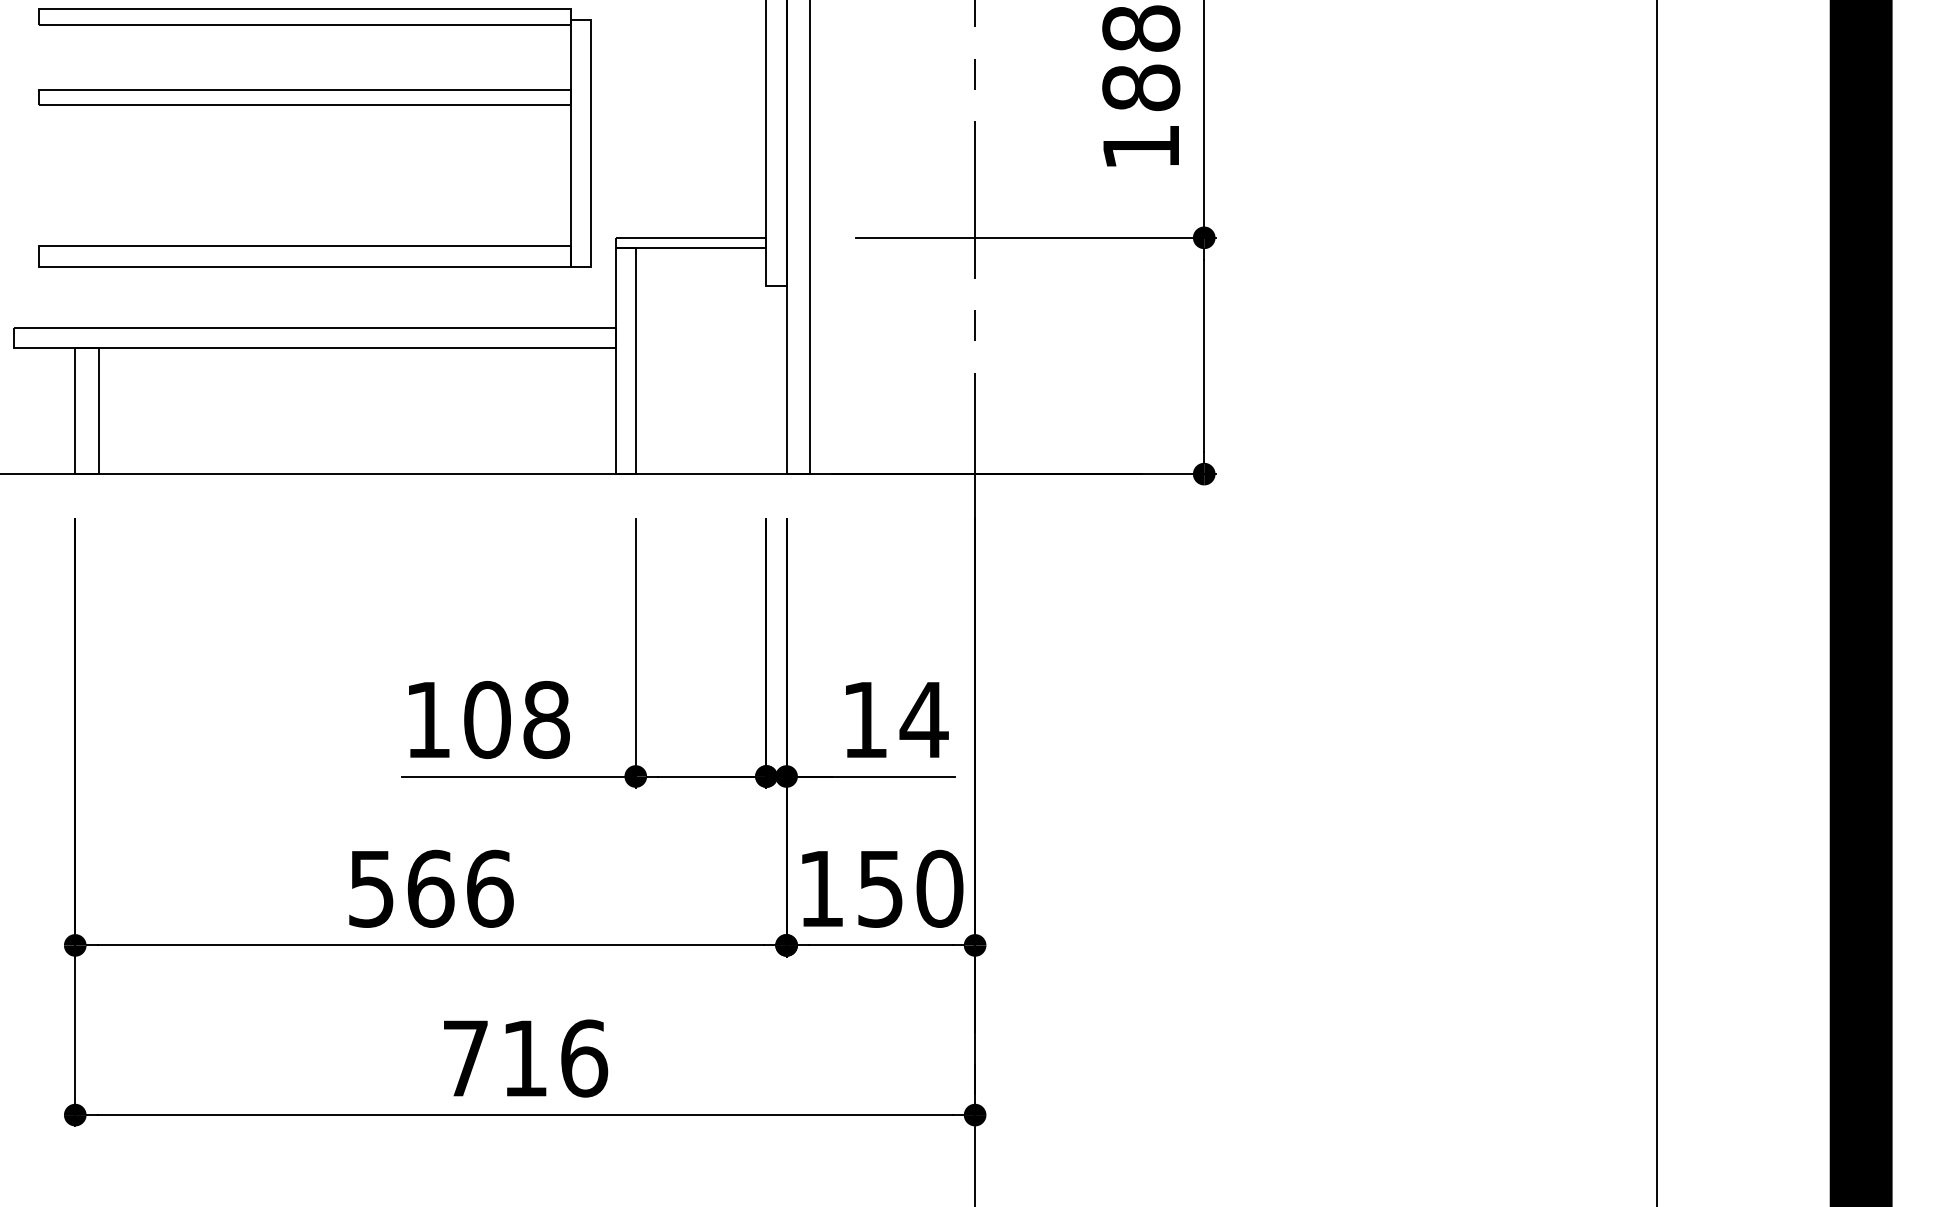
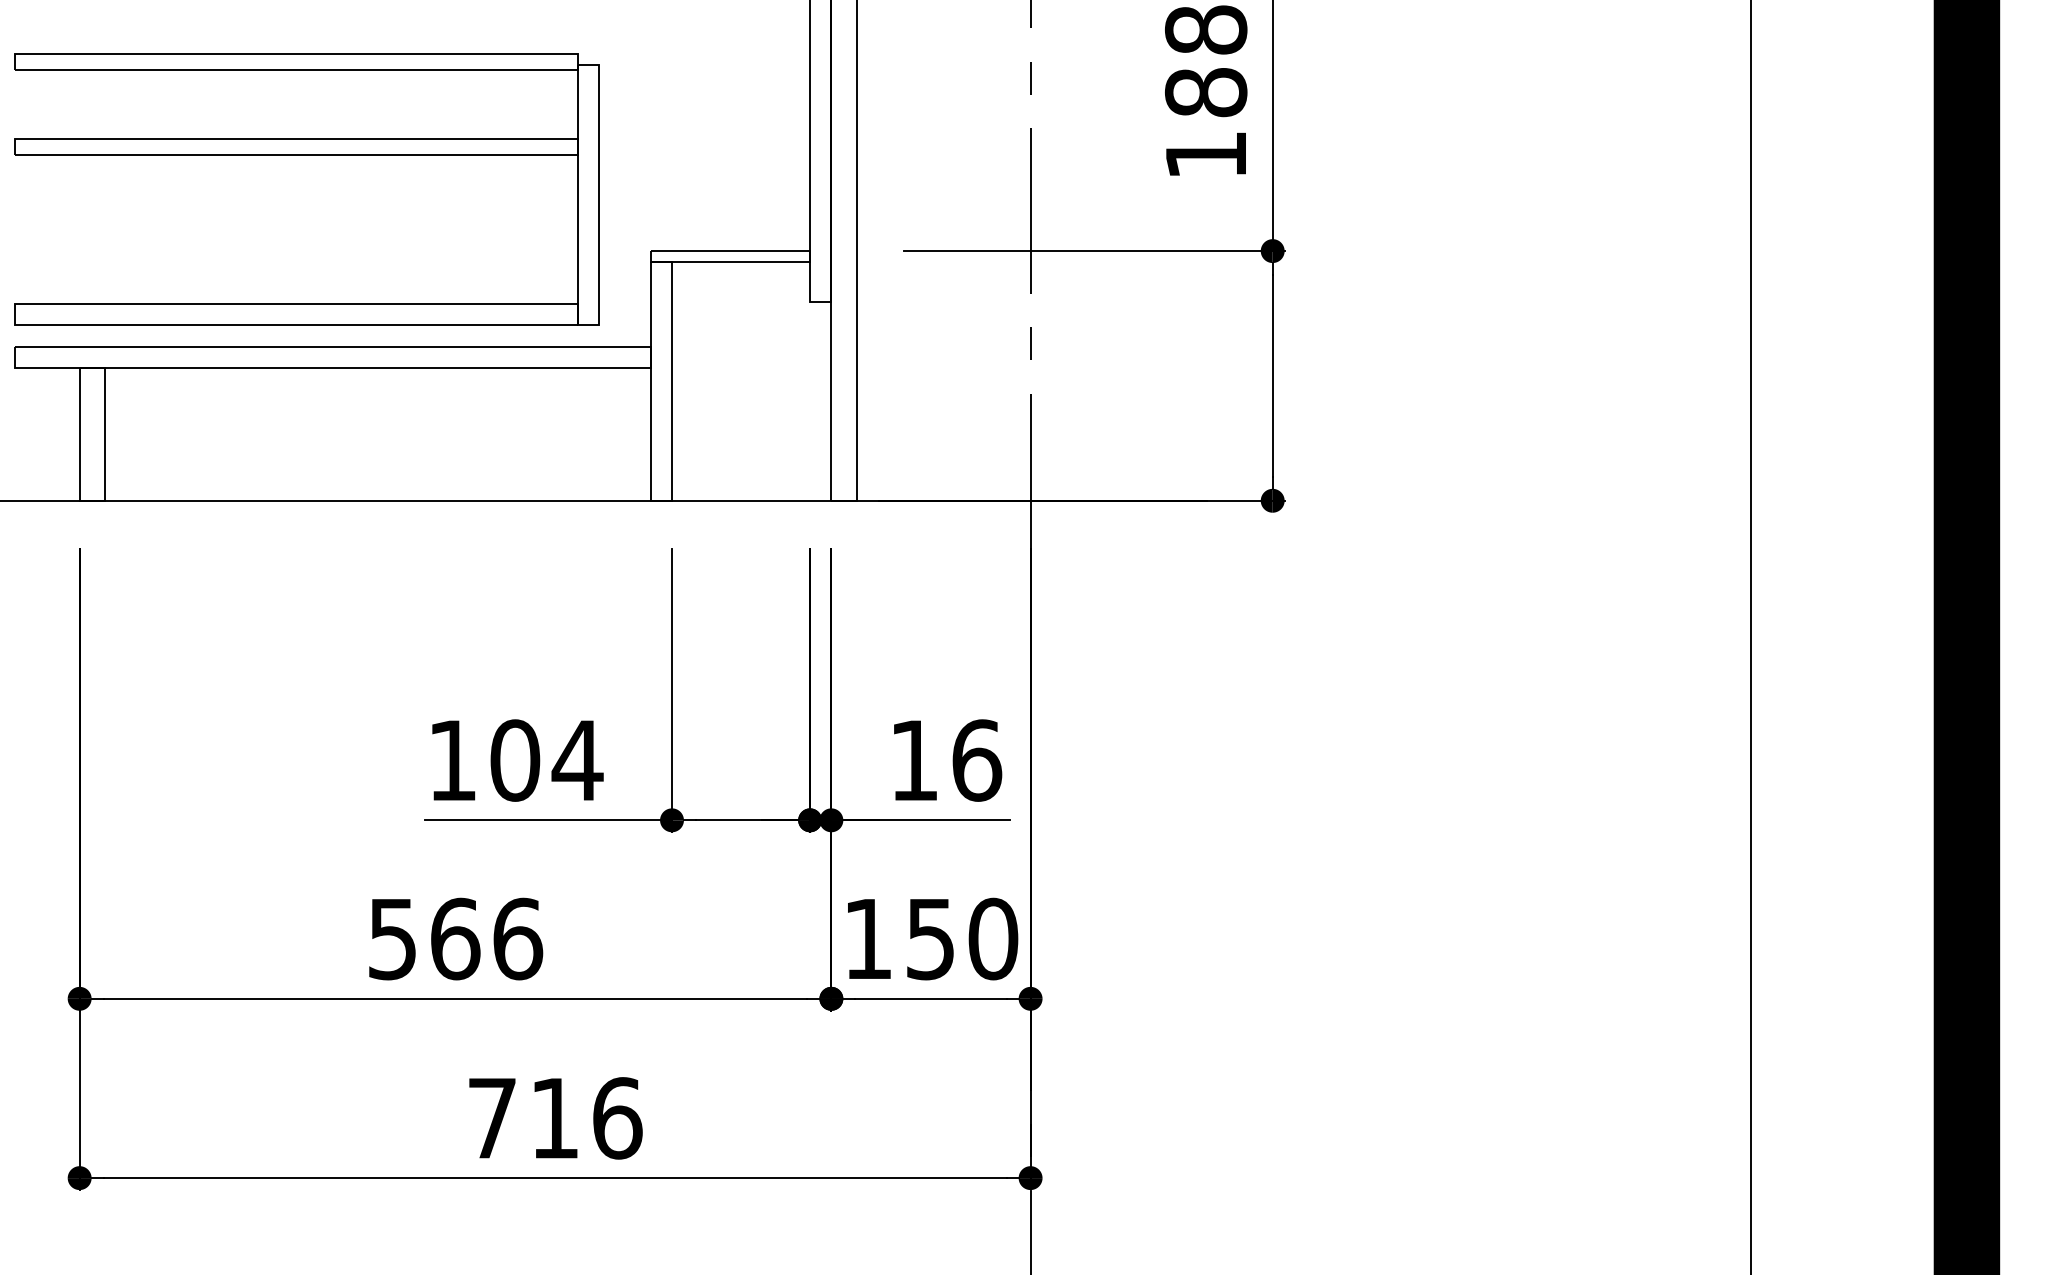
part: (314, 105) -> (306, 155), moved
text: (546, 719) -> (577, 760), 108 -> 104
text: (923, 719) -> (976, 760), 14 -> 16

